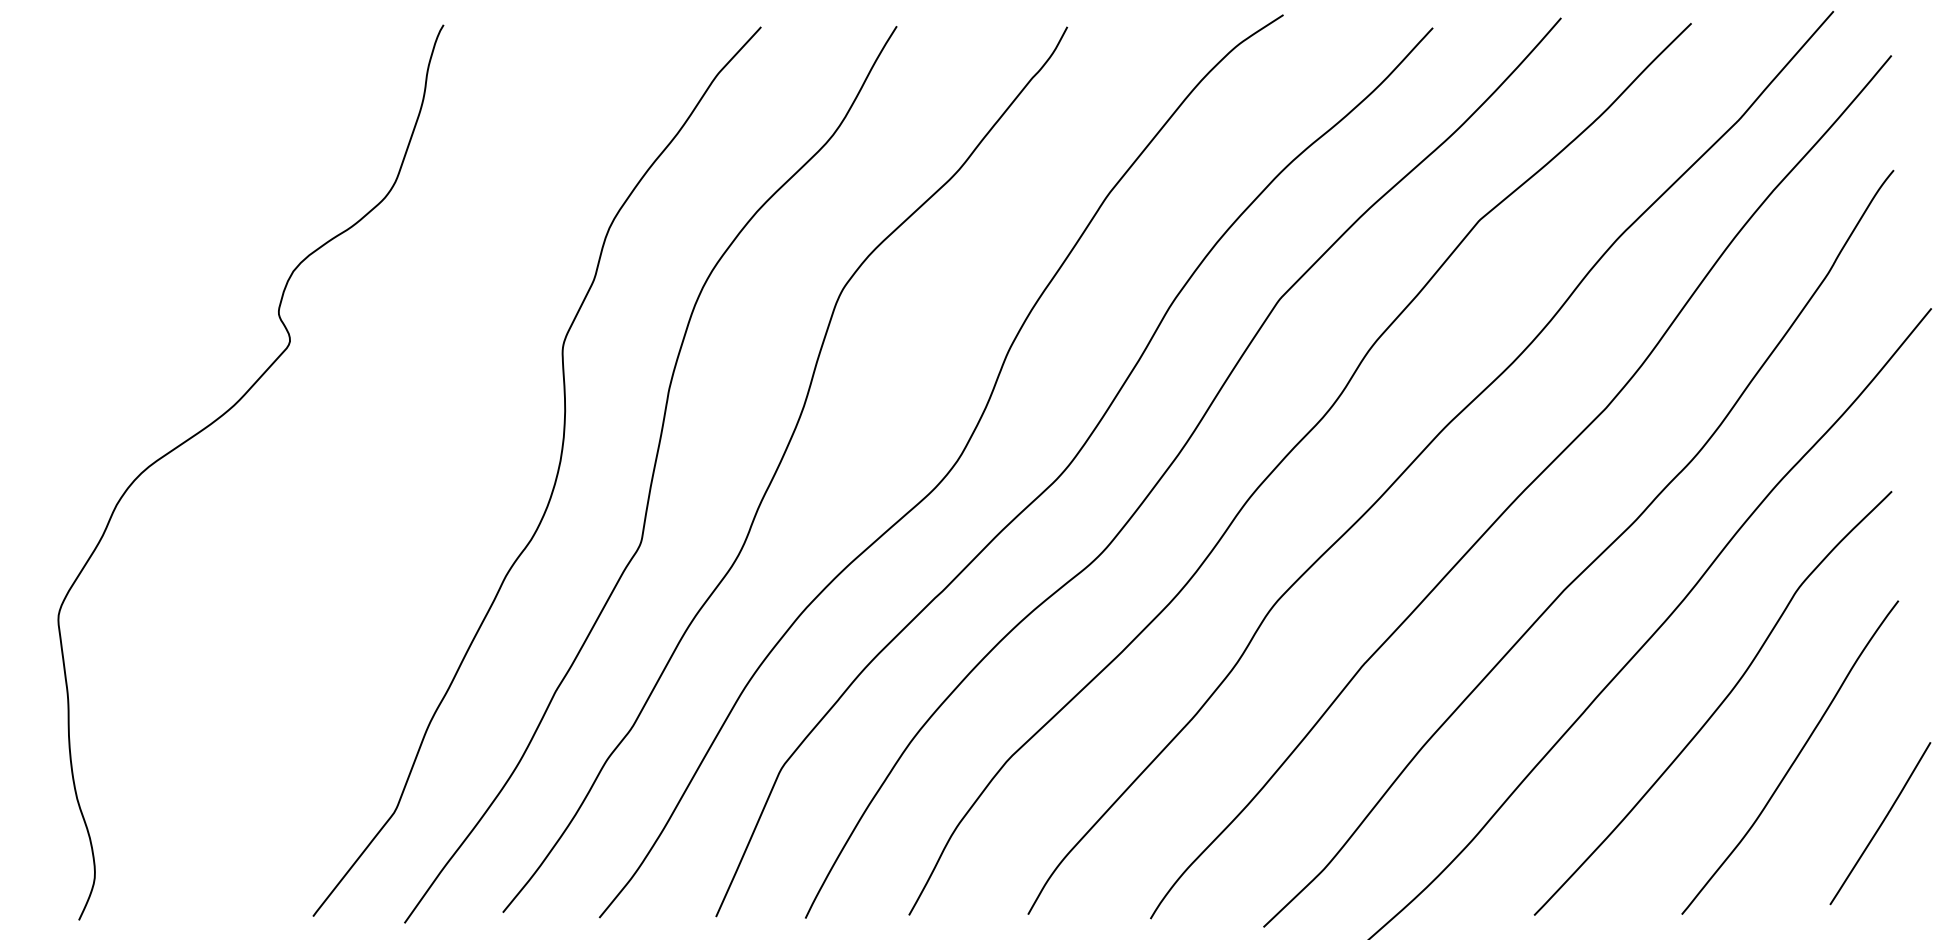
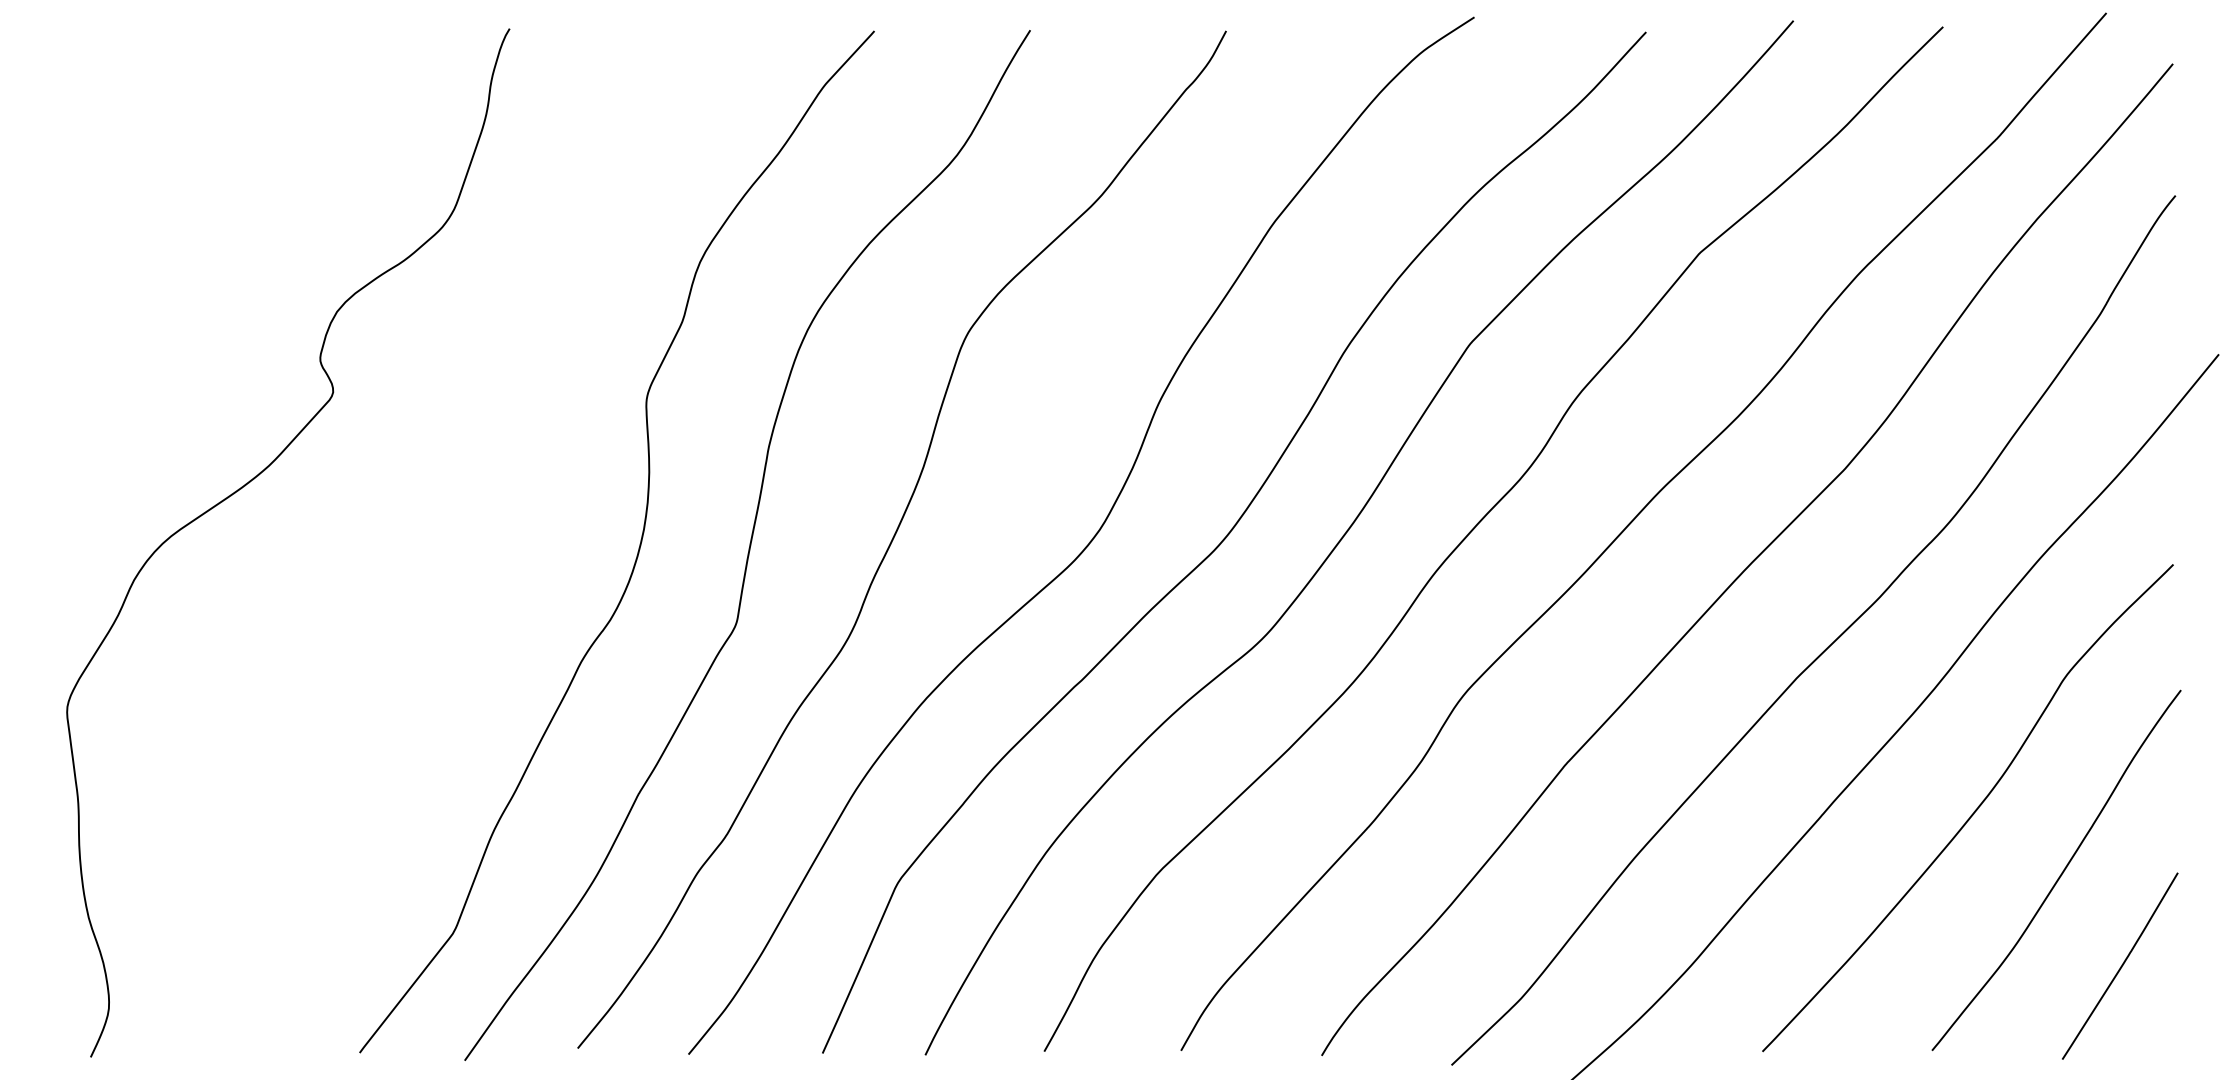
curve: (1881, 822) -> (2121, 965), moved

